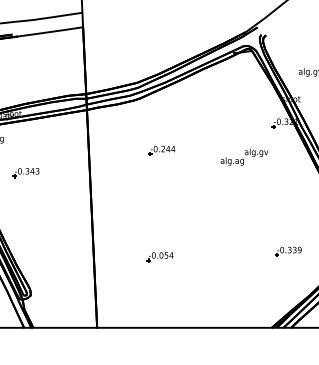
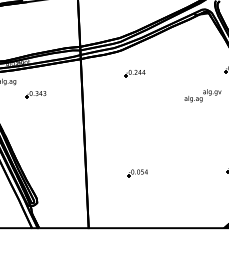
part: (161, 150) -> (134, 73), moved
part: (25, 173) -> (35, 95), moved

